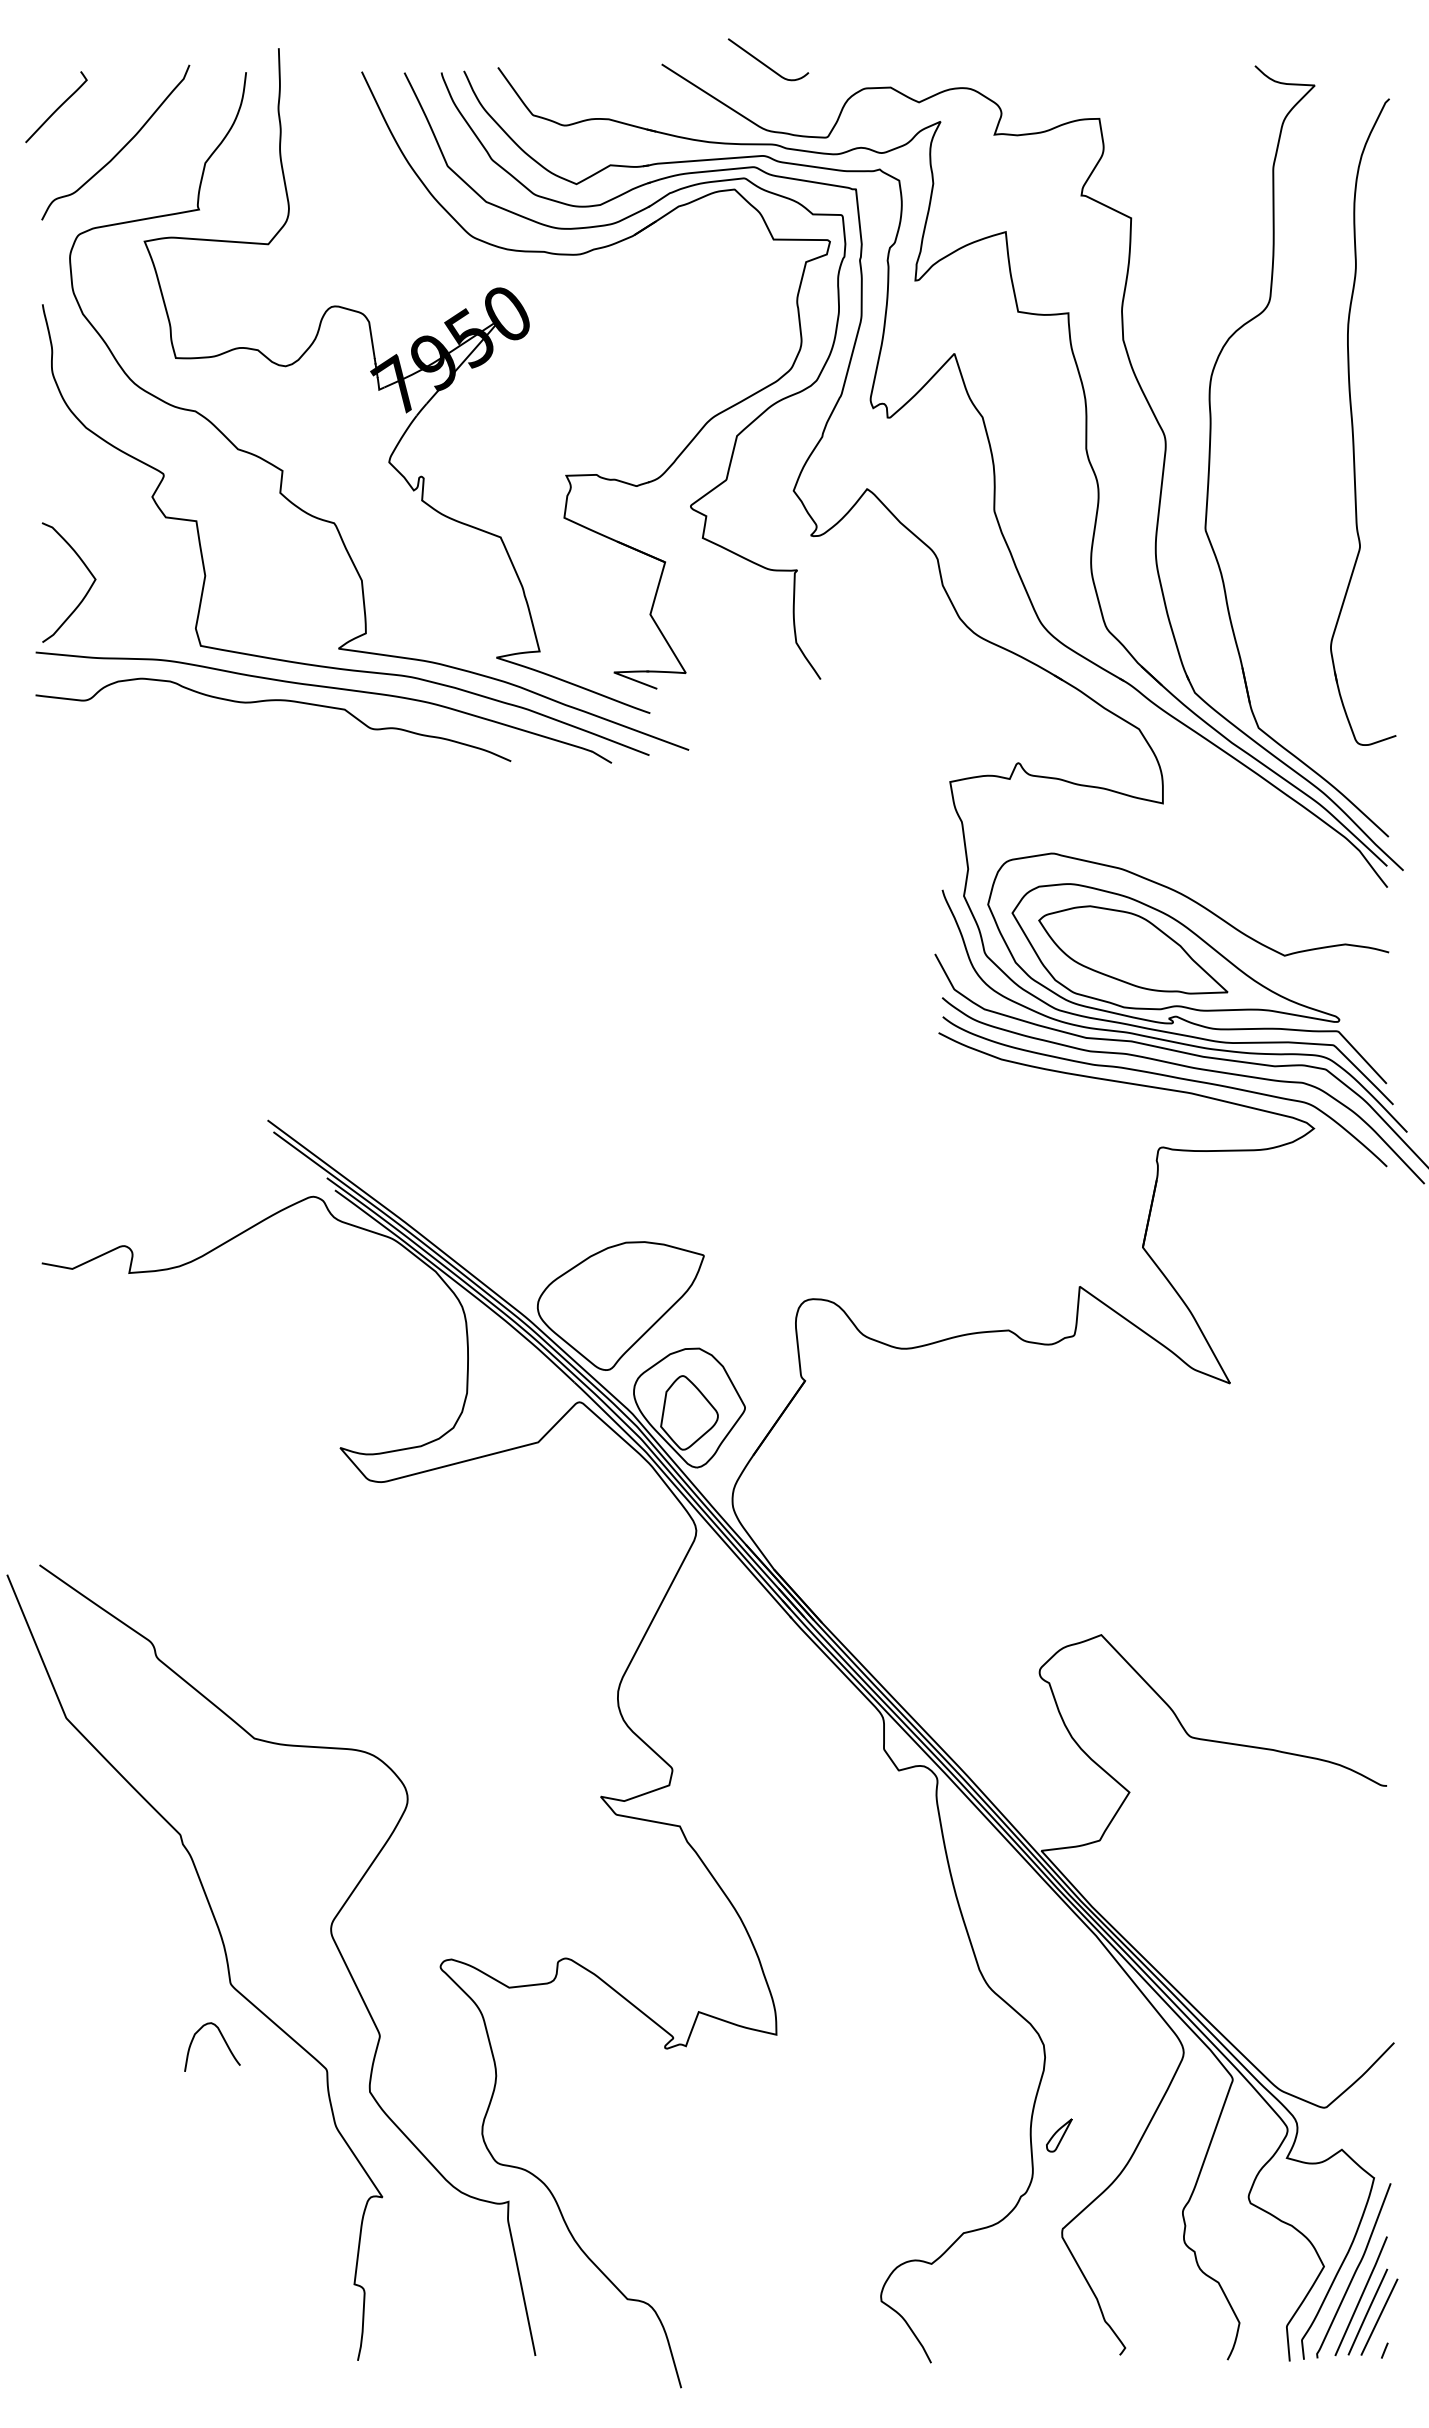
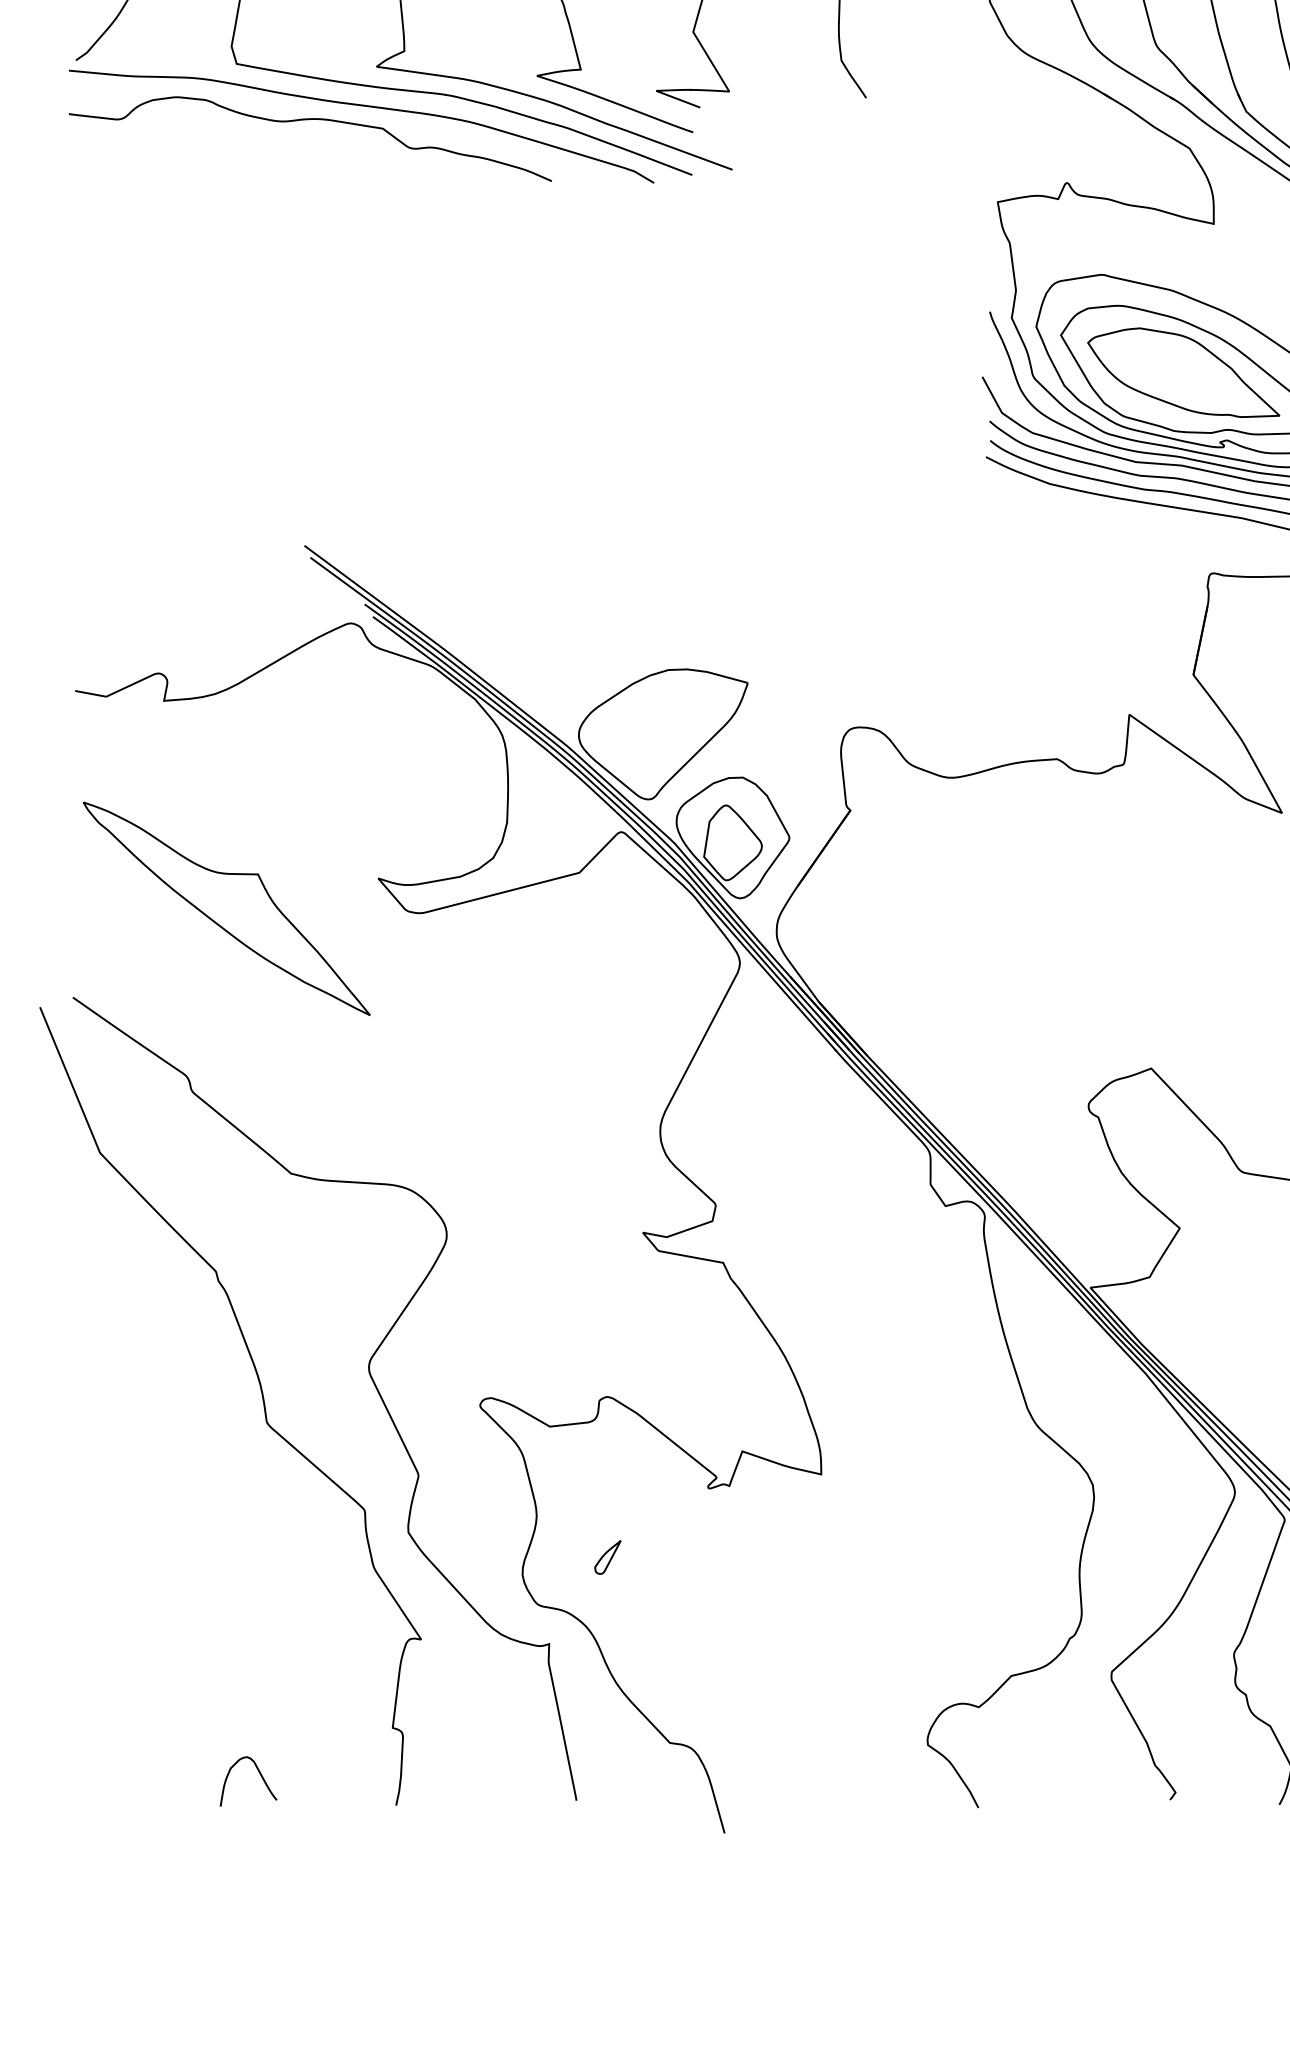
part: (190, 1477) -> (226, 908), added
curve: (223, 2040) -> (259, 1774), moved
part: (1059, 2135) -> (608, 1557), moved

